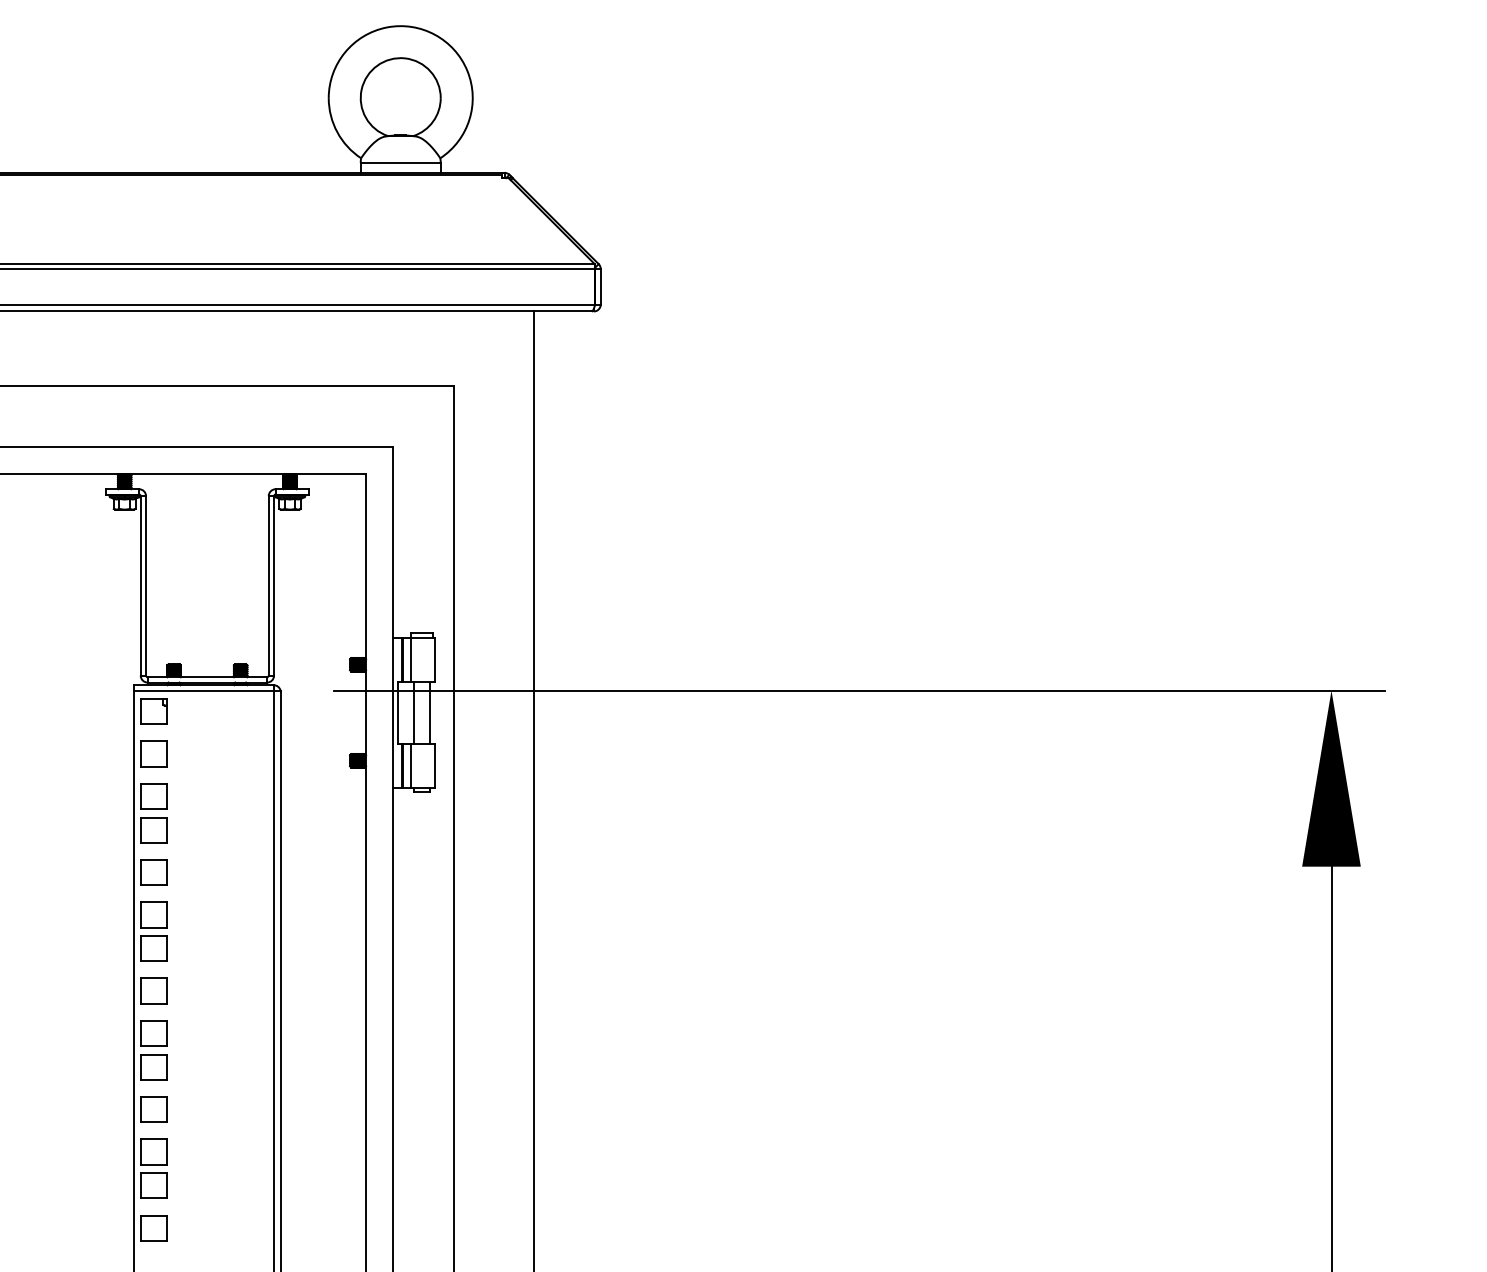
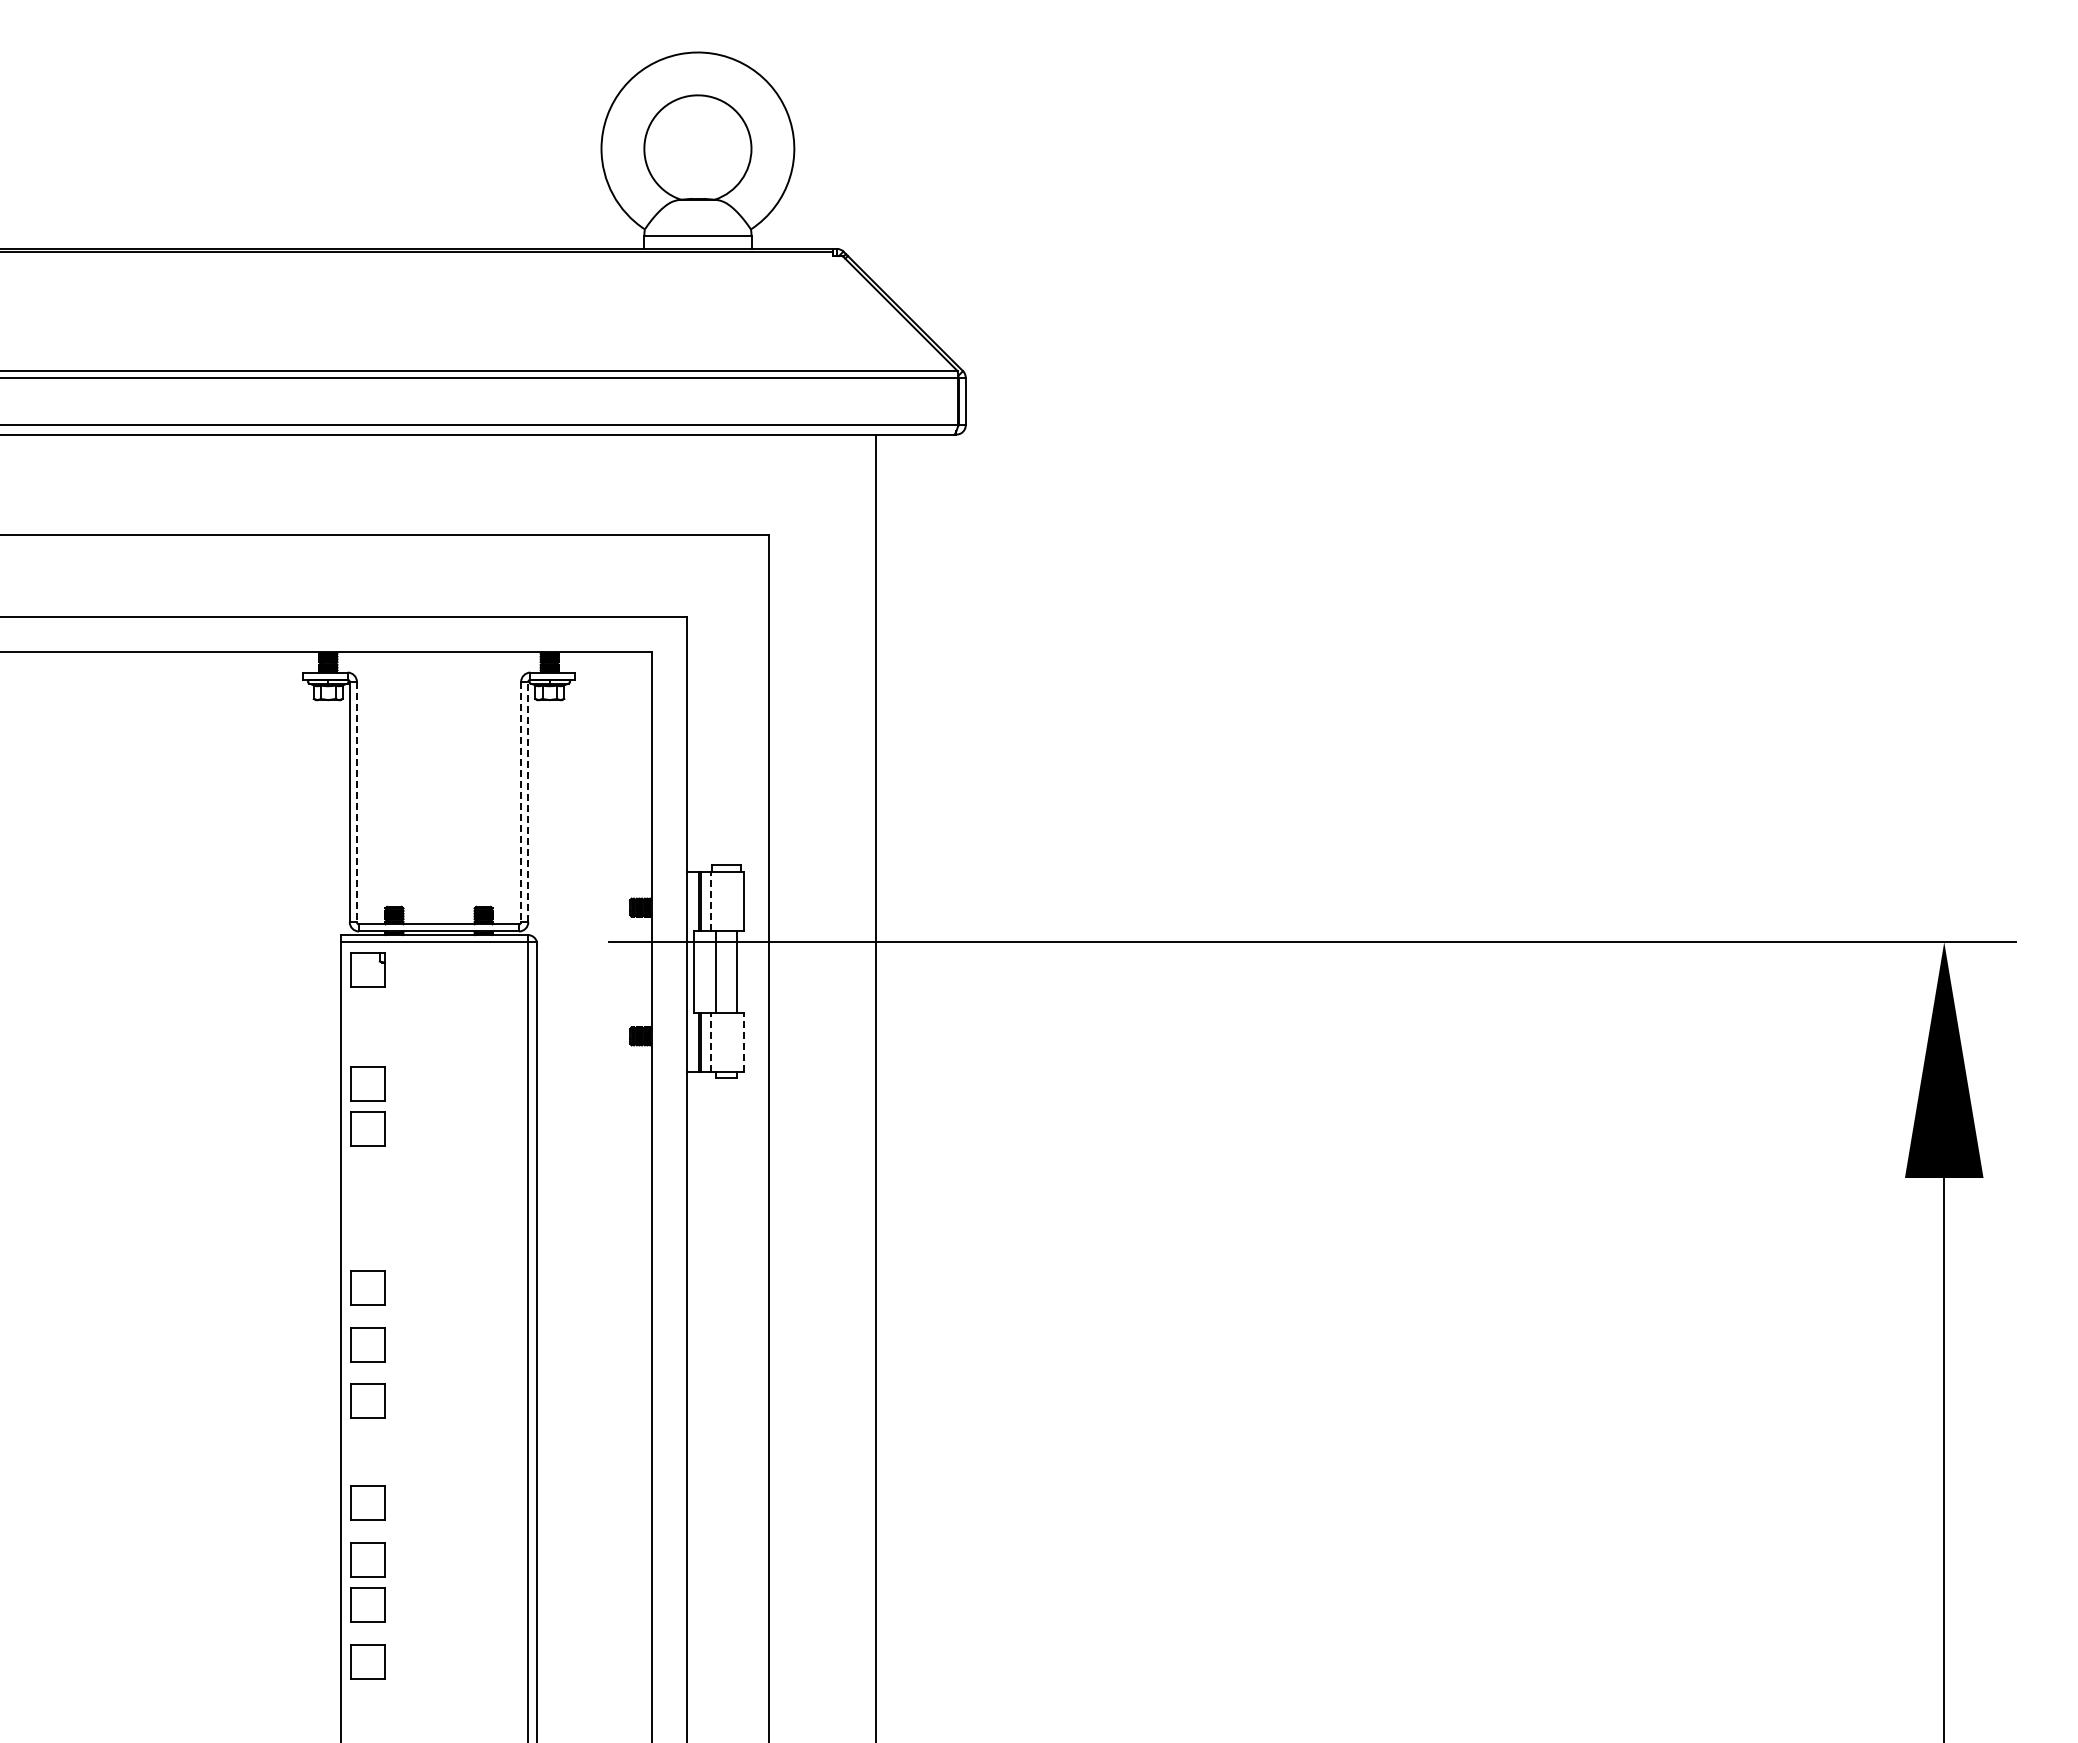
line: (274, 585) -> (528, 801), solid -> dashed
line: (145, 586) -> (356, 802), solid -> dashed
line: (268, 586) -> (521, 802), solid -> dashed
line: (410, 659) -> (711, 900), solid -> dashed
part: (153, 753) -> (367, 1026), removed
line: (410, 765) -> (711, 1042), solid -> dashed
line: (435, 765) -> (744, 1042), solid -> dashed
part: (153, 872) -> (367, 1185), removed
part: (153, 914) -> (367, 1242), removed
part: (153, 1067) -> (367, 1446), removed

